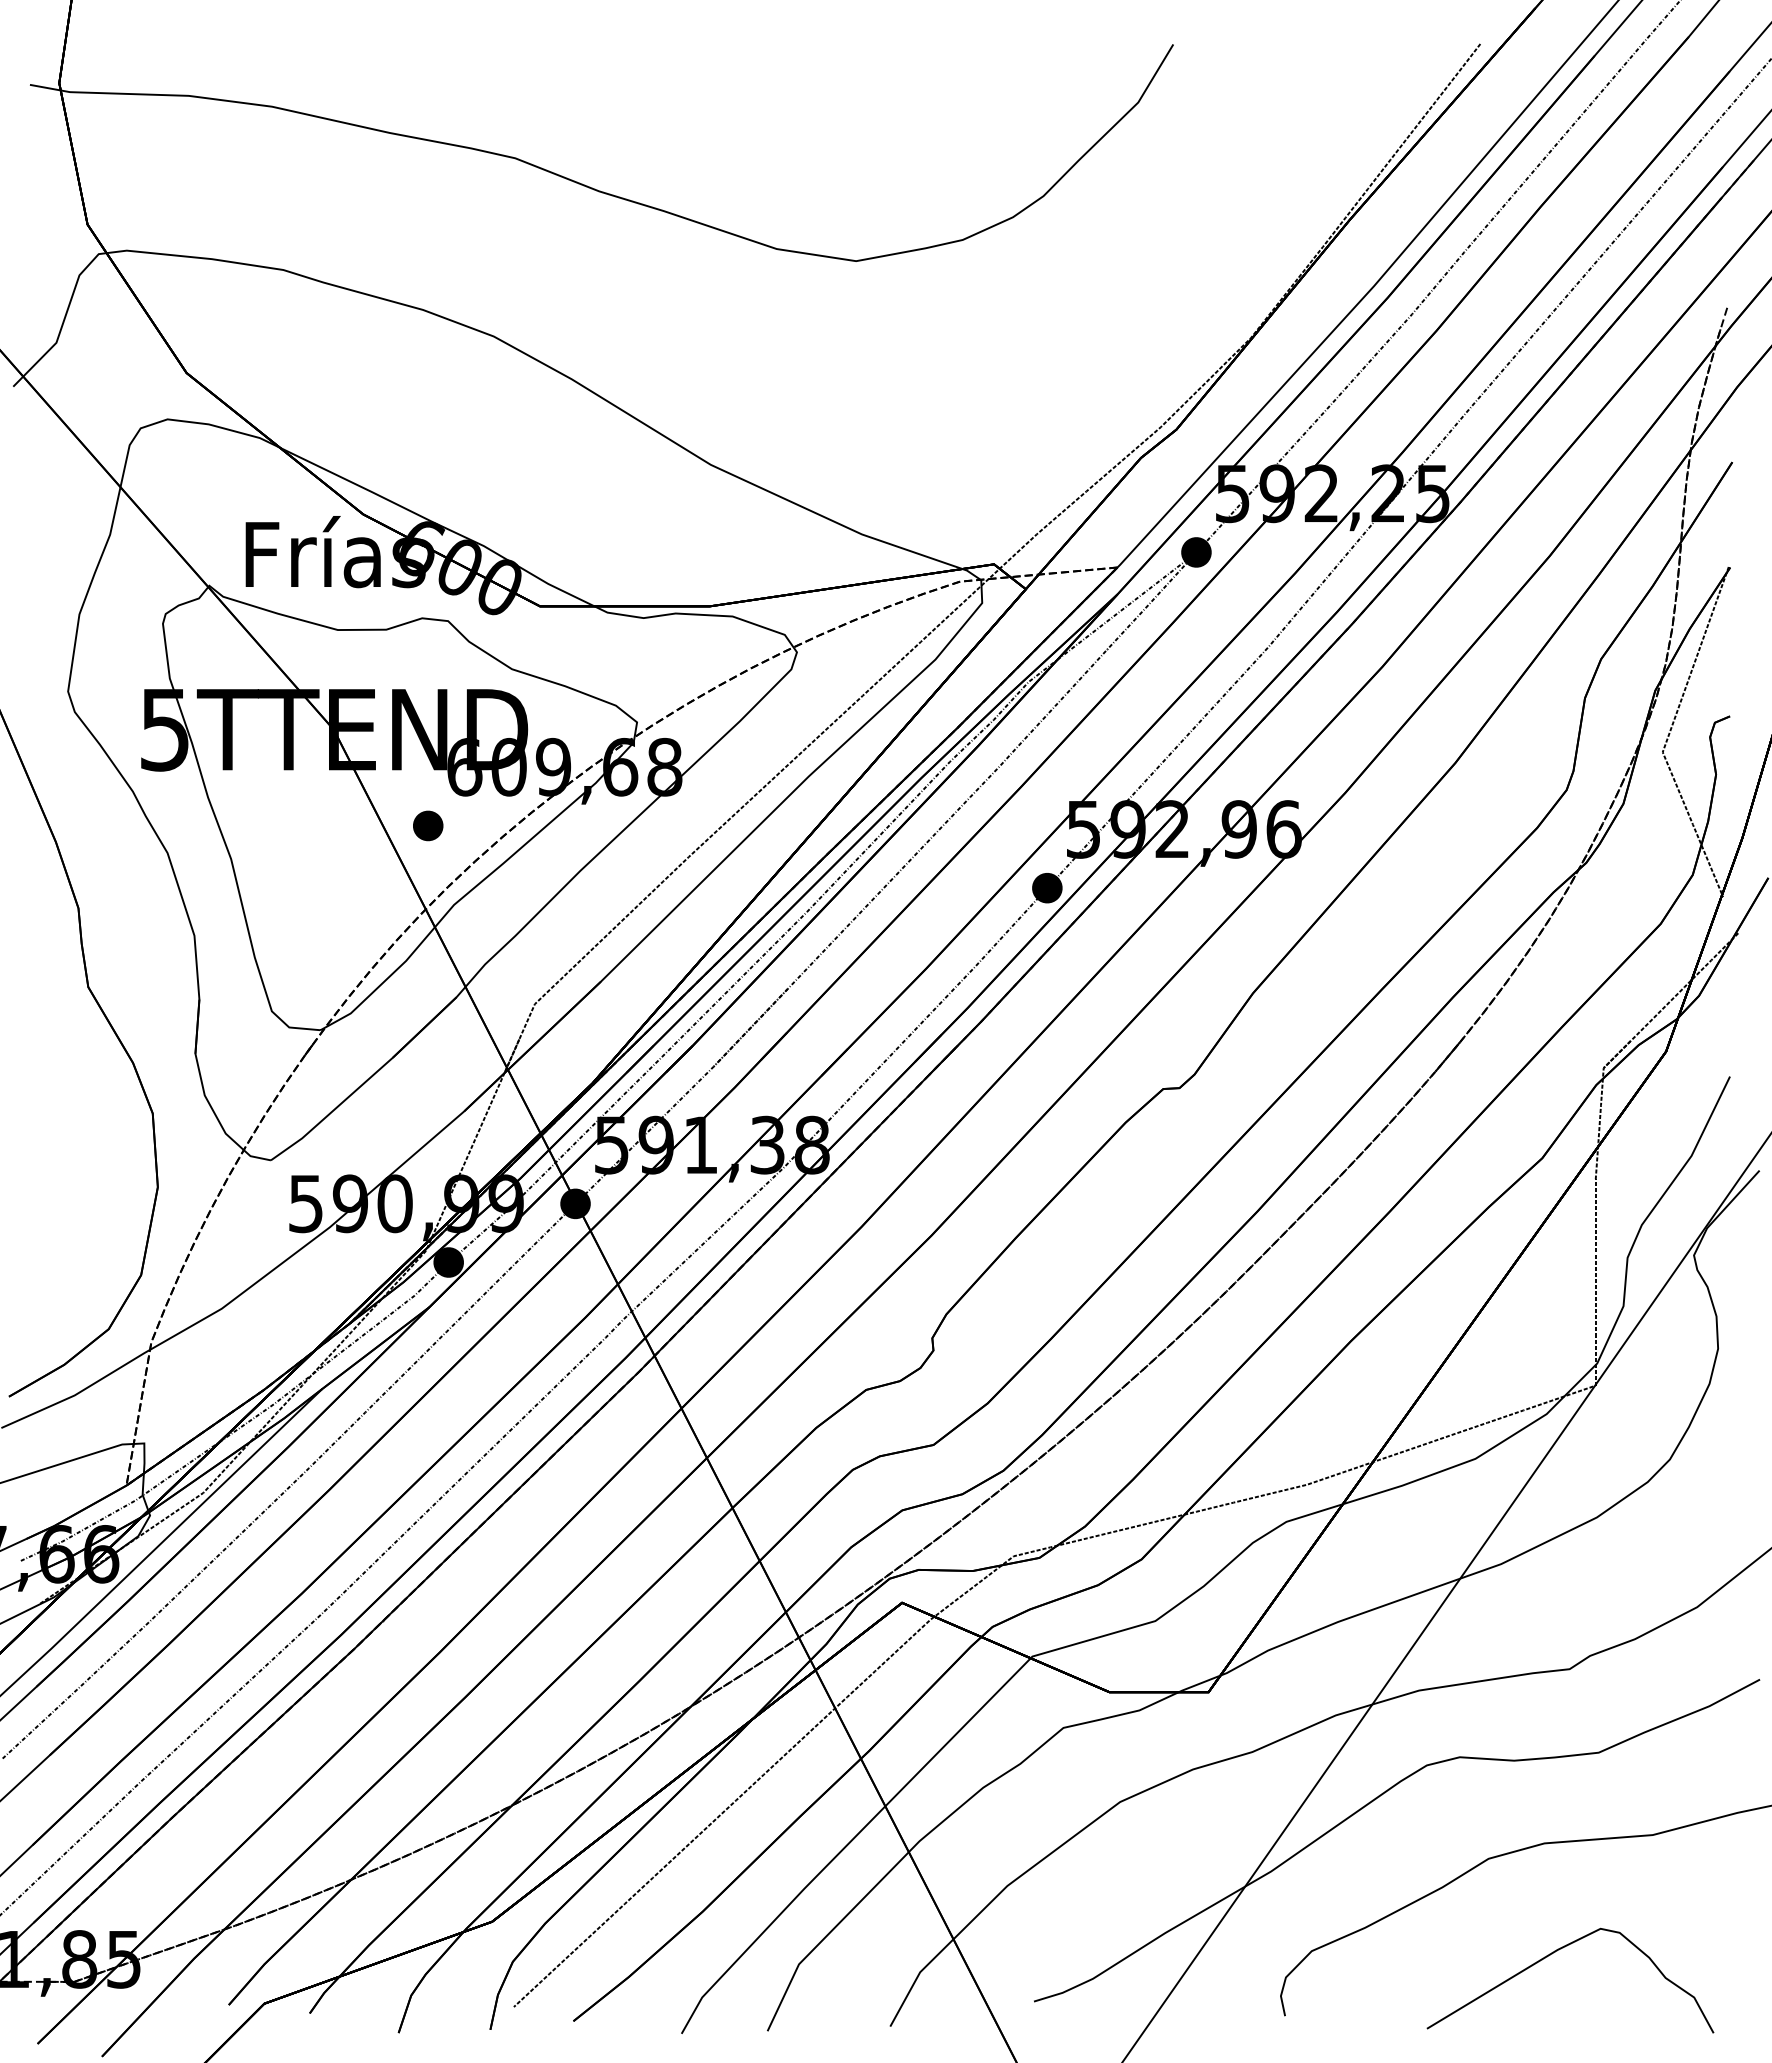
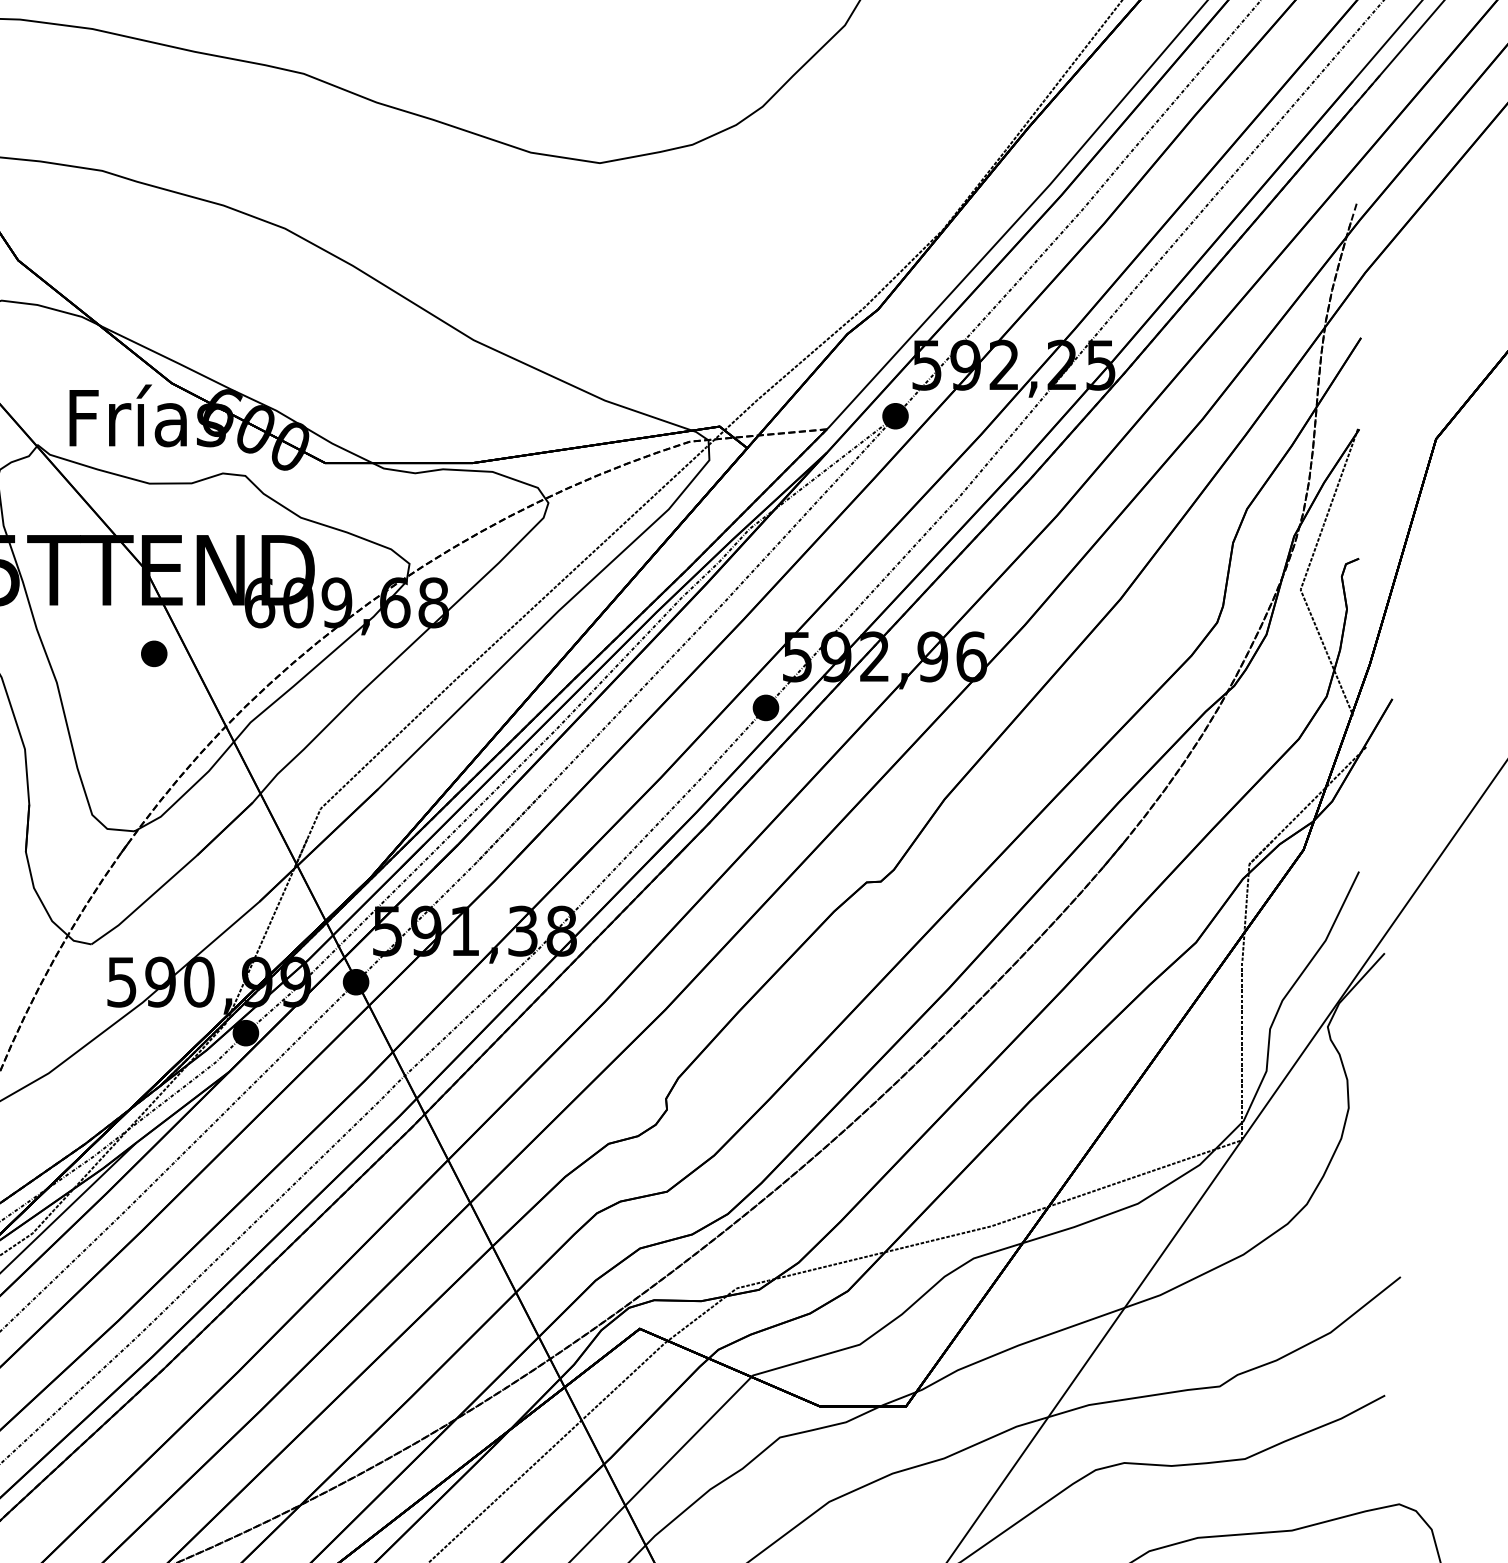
part: (428, 825) -> (154, 653), moved

